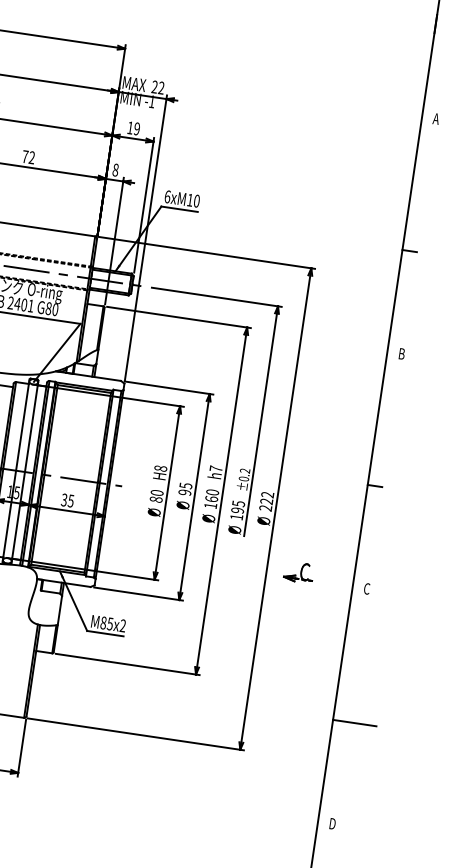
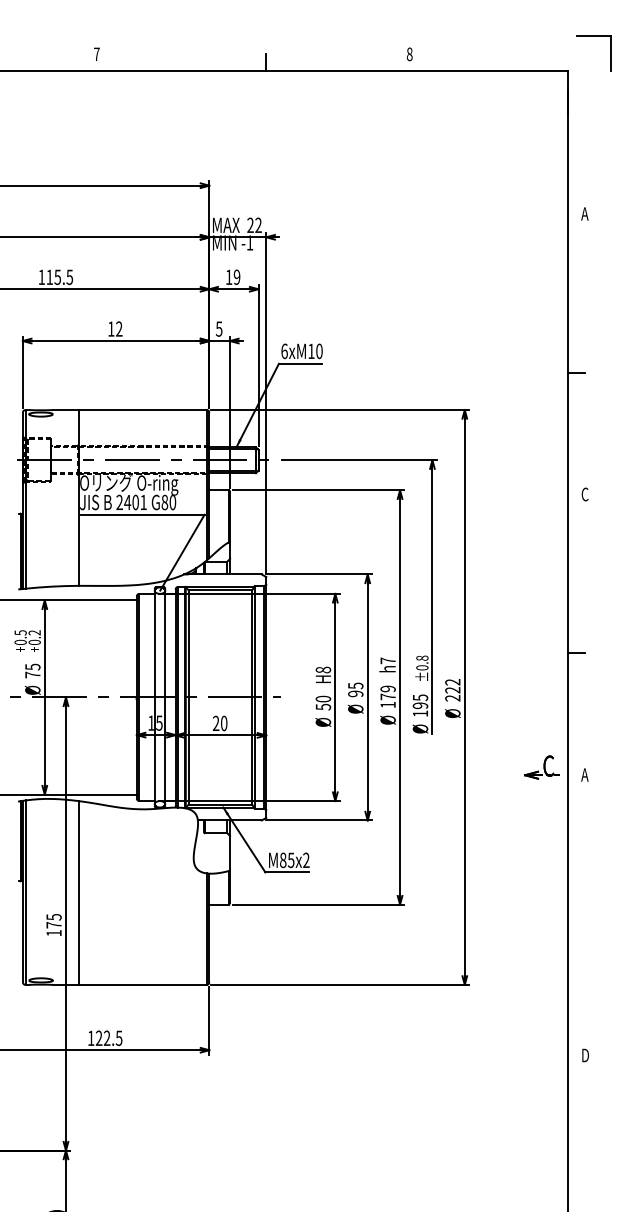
text: (25, 156) -> (111, 328), 72 -> 12
text: (115, 169) -> (218, 328), 8 -> 5
text: (401, 353) -> (584, 494), B -> C
text: (245, 470) -> (422, 657), ±0.2 -> ±0.8
text: (211, 495) -> (387, 692), 160 -> 179
text: (155, 499) -> (322, 706), 80 -> 50
text: (67, 500) -> (219, 723), 35 -> 20
part: (298, 572) -> (541, 767), moved
text: (366, 588) -> (584, 774), C -> A
line: (354, 722) -> (593, 933), removed

